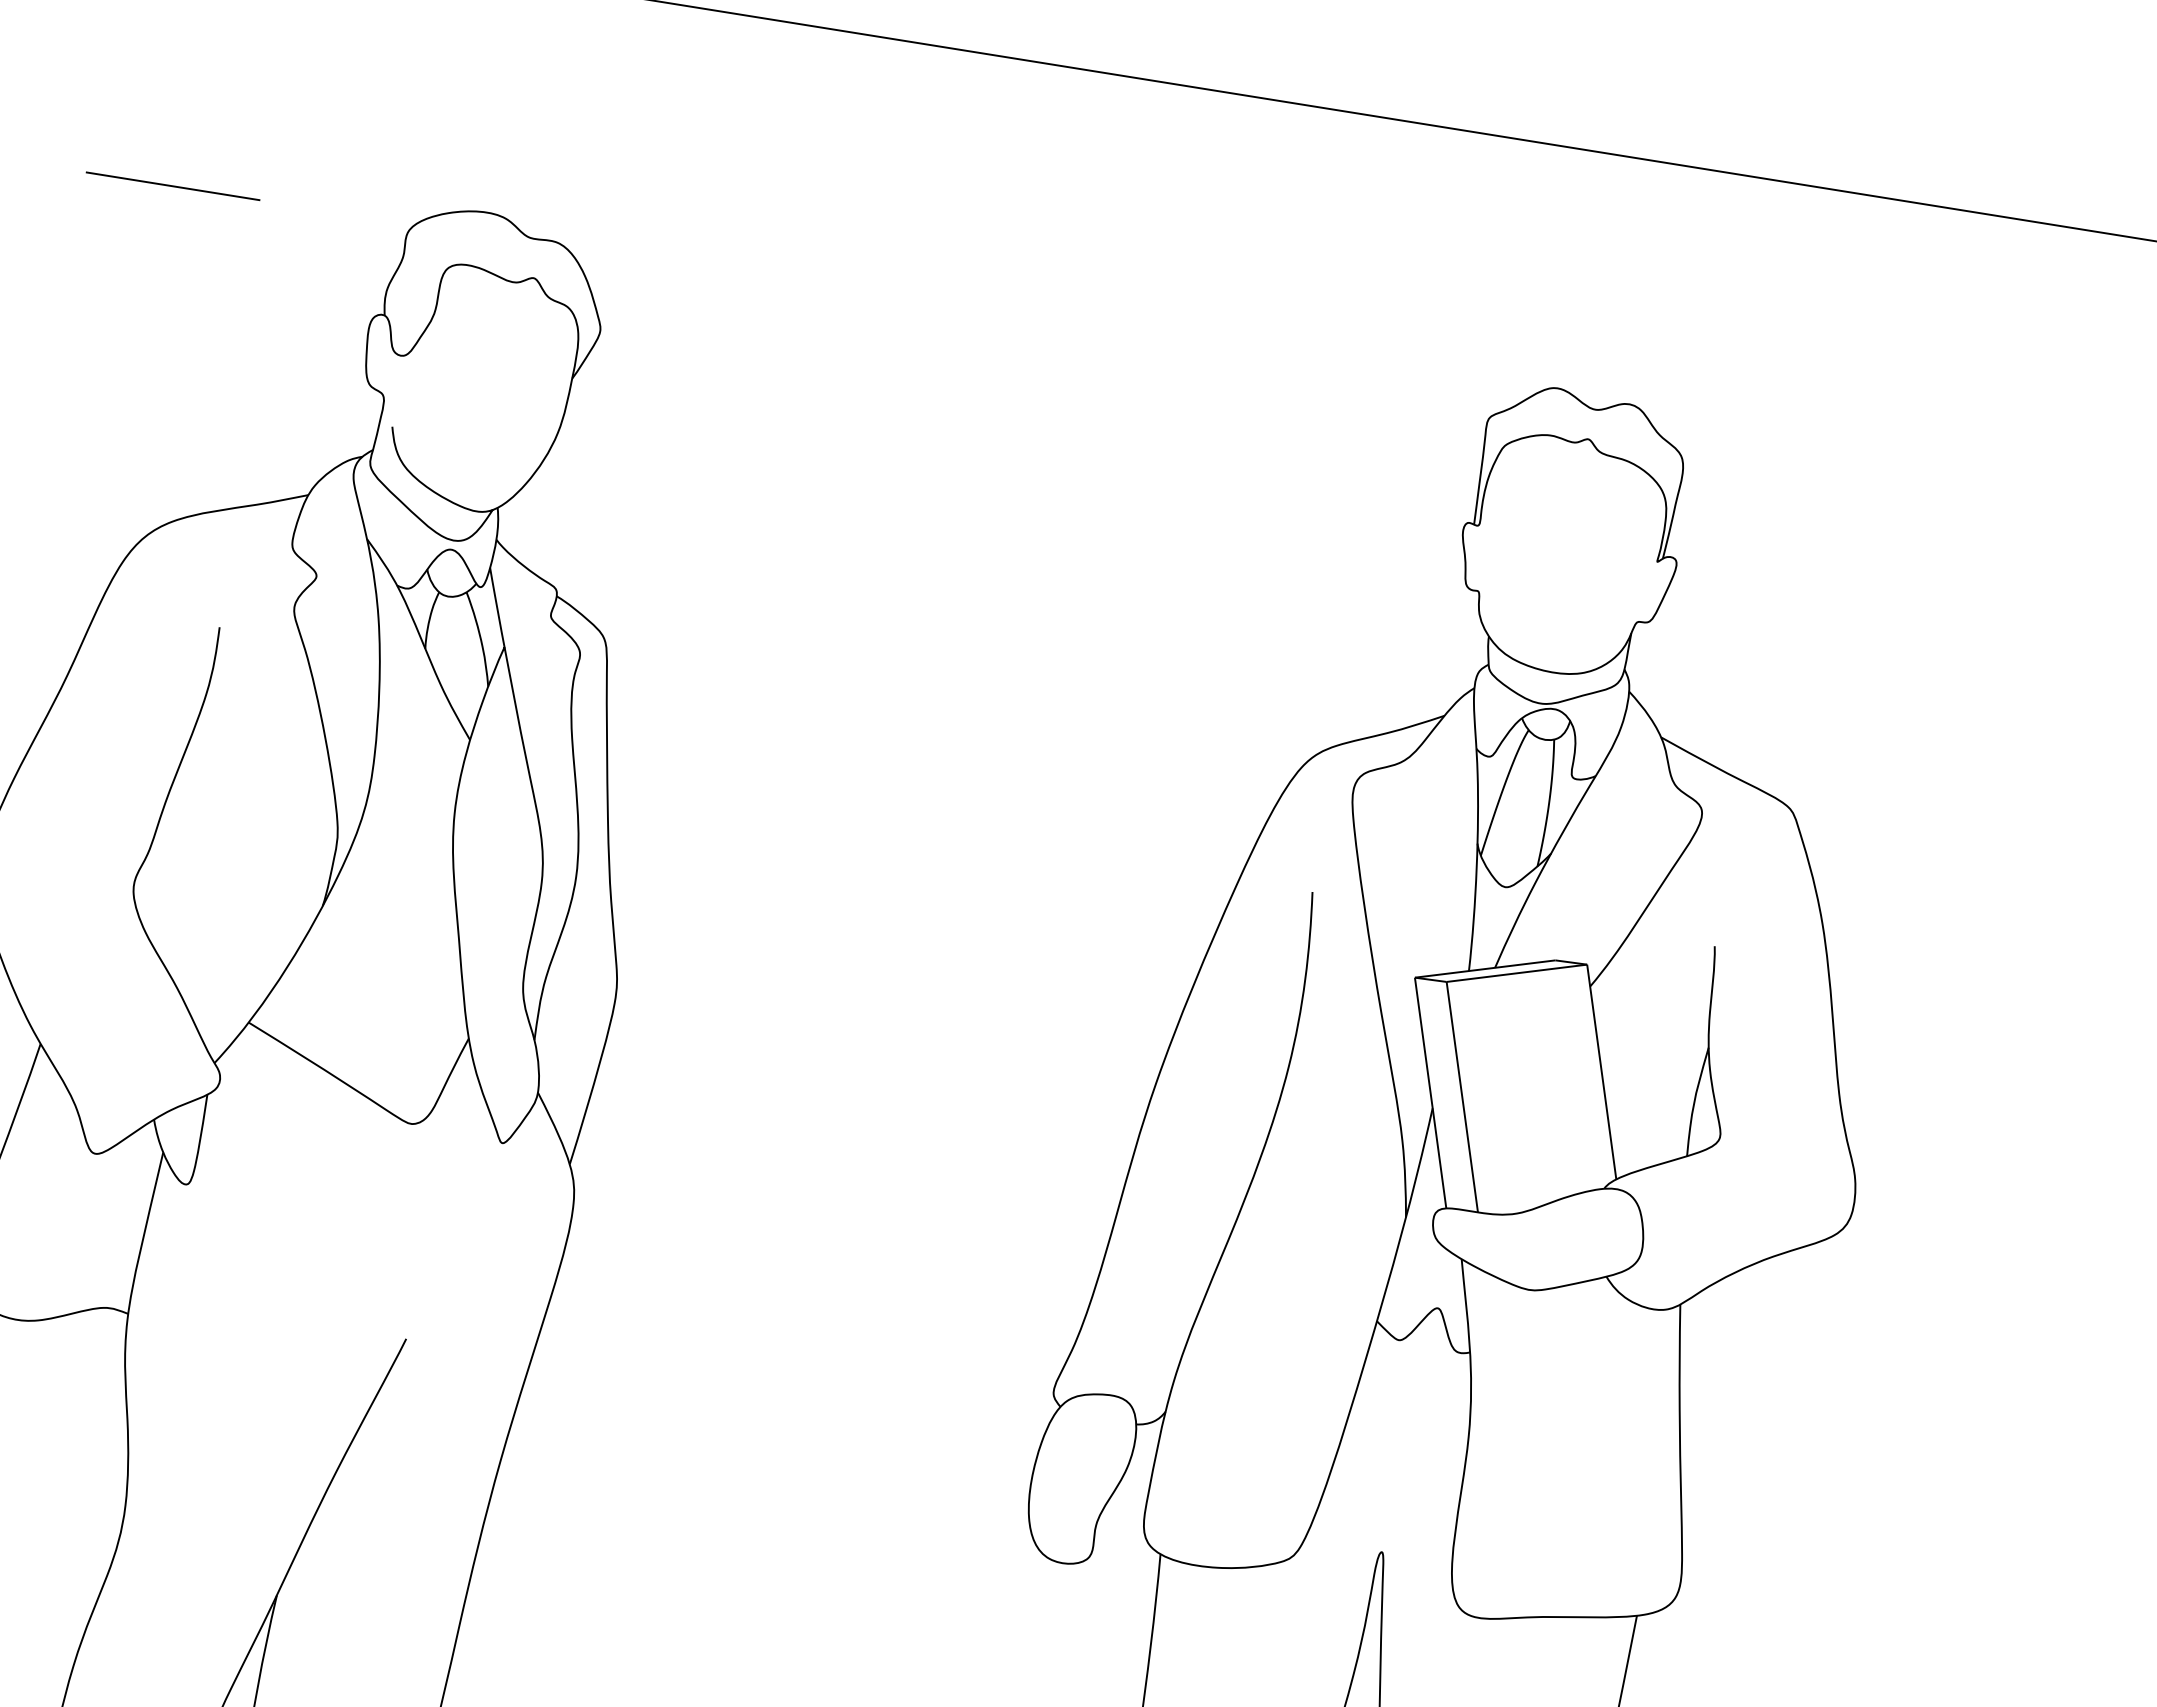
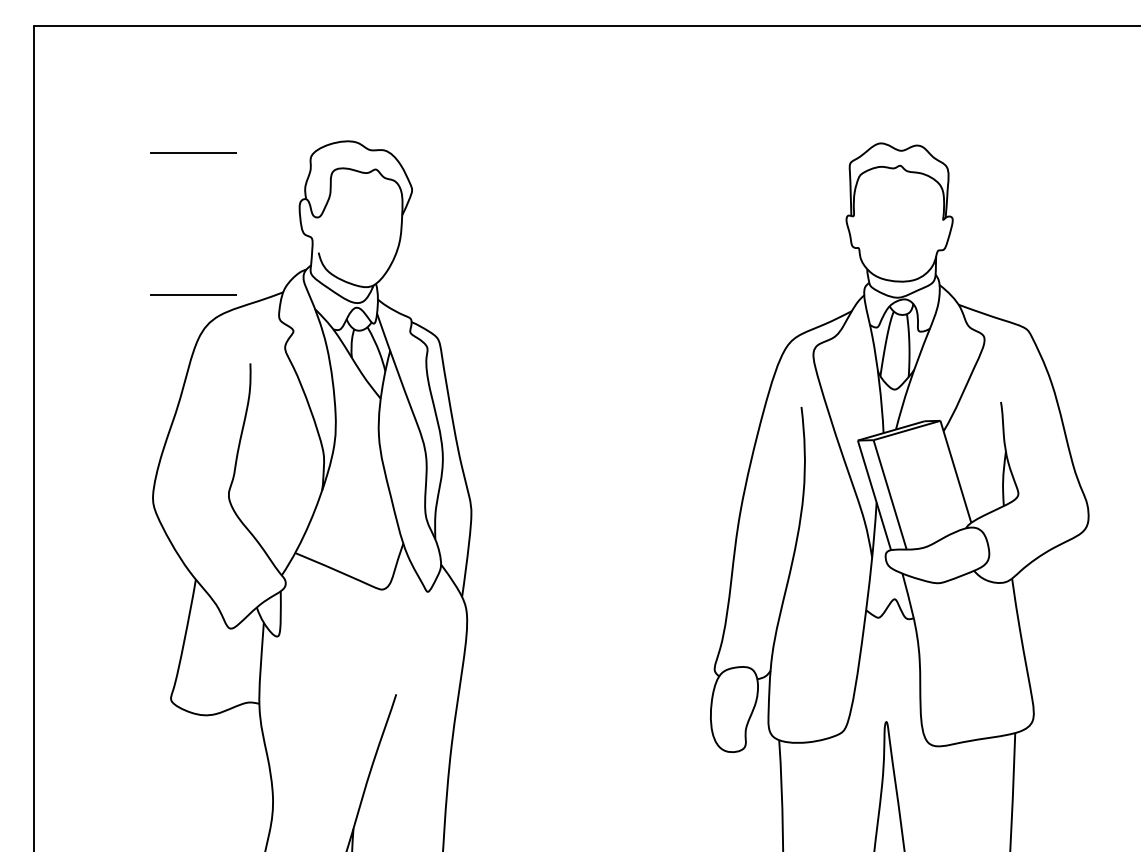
line: (127, 470) -> (193, 294), added

